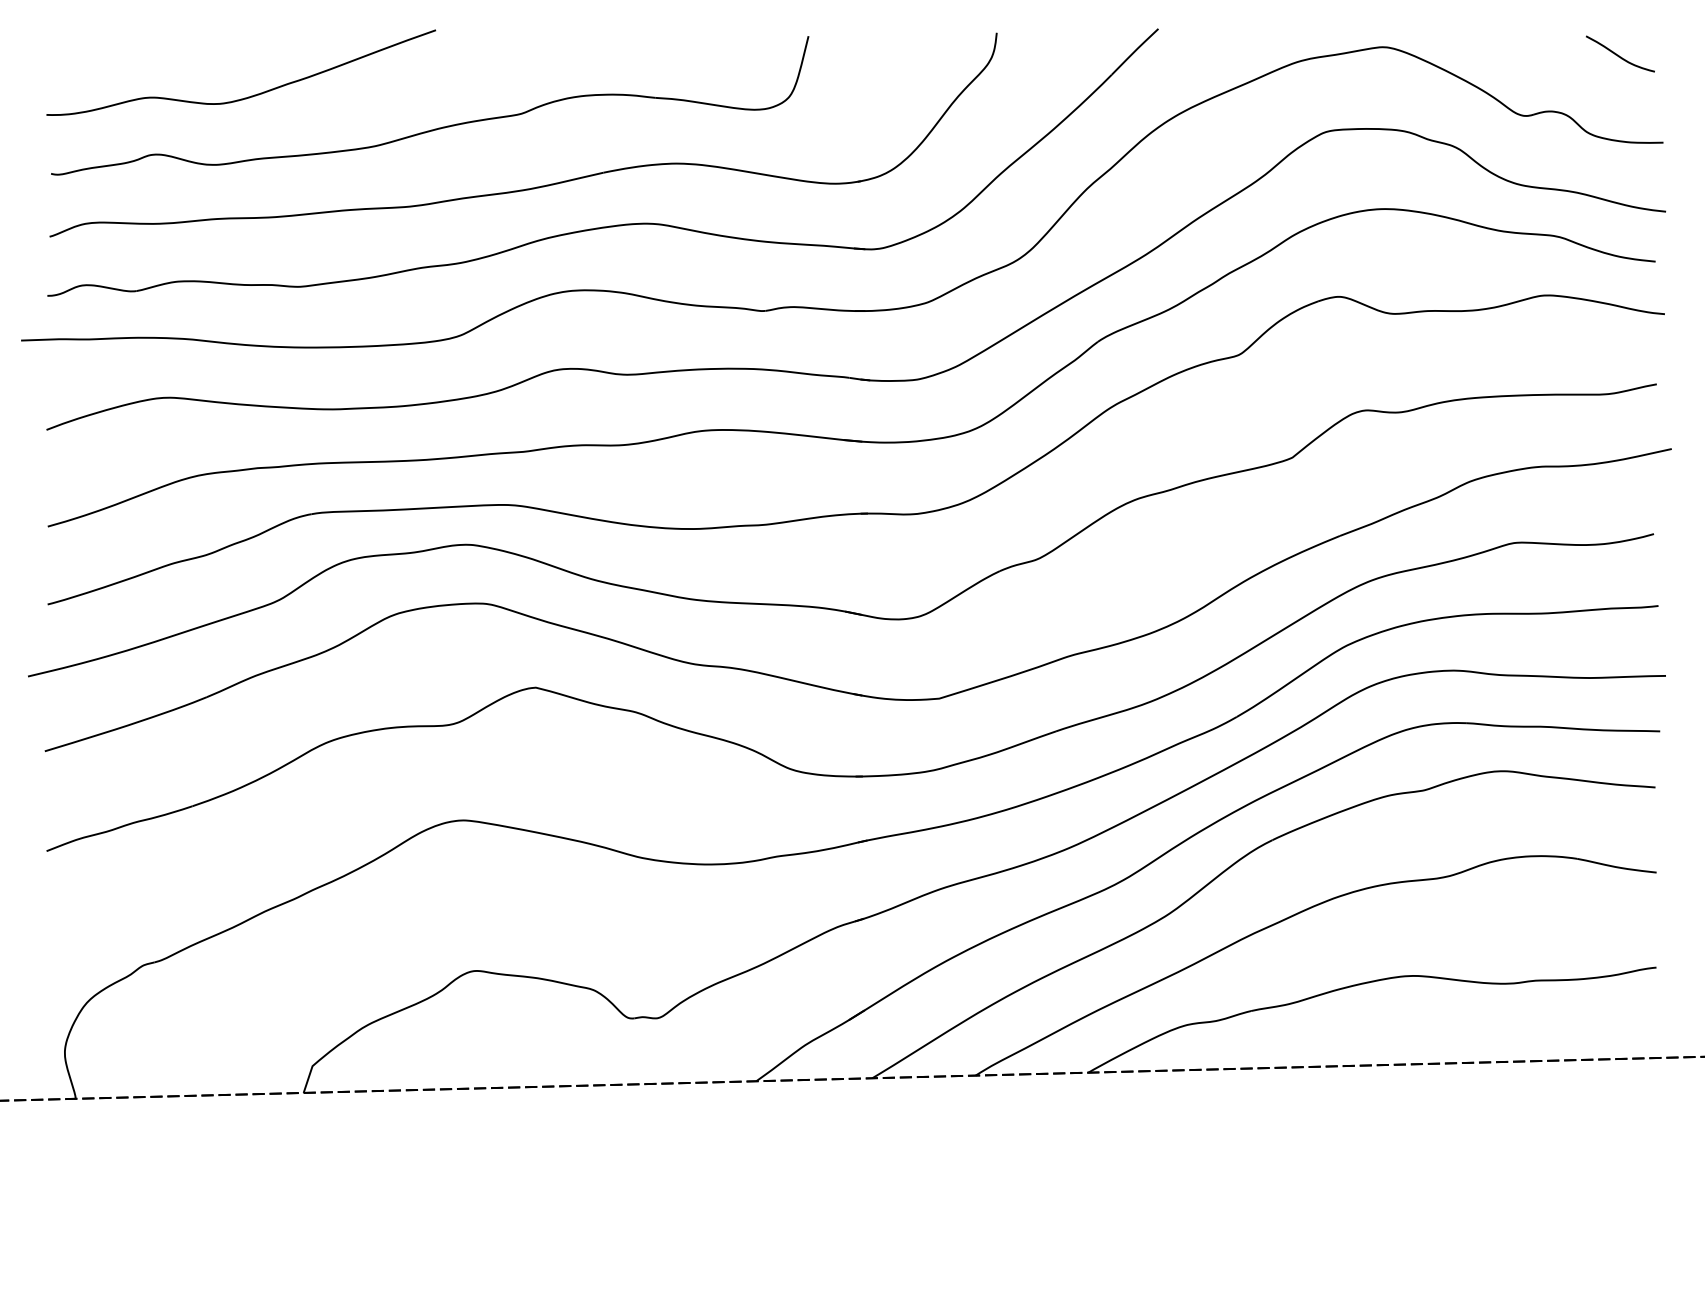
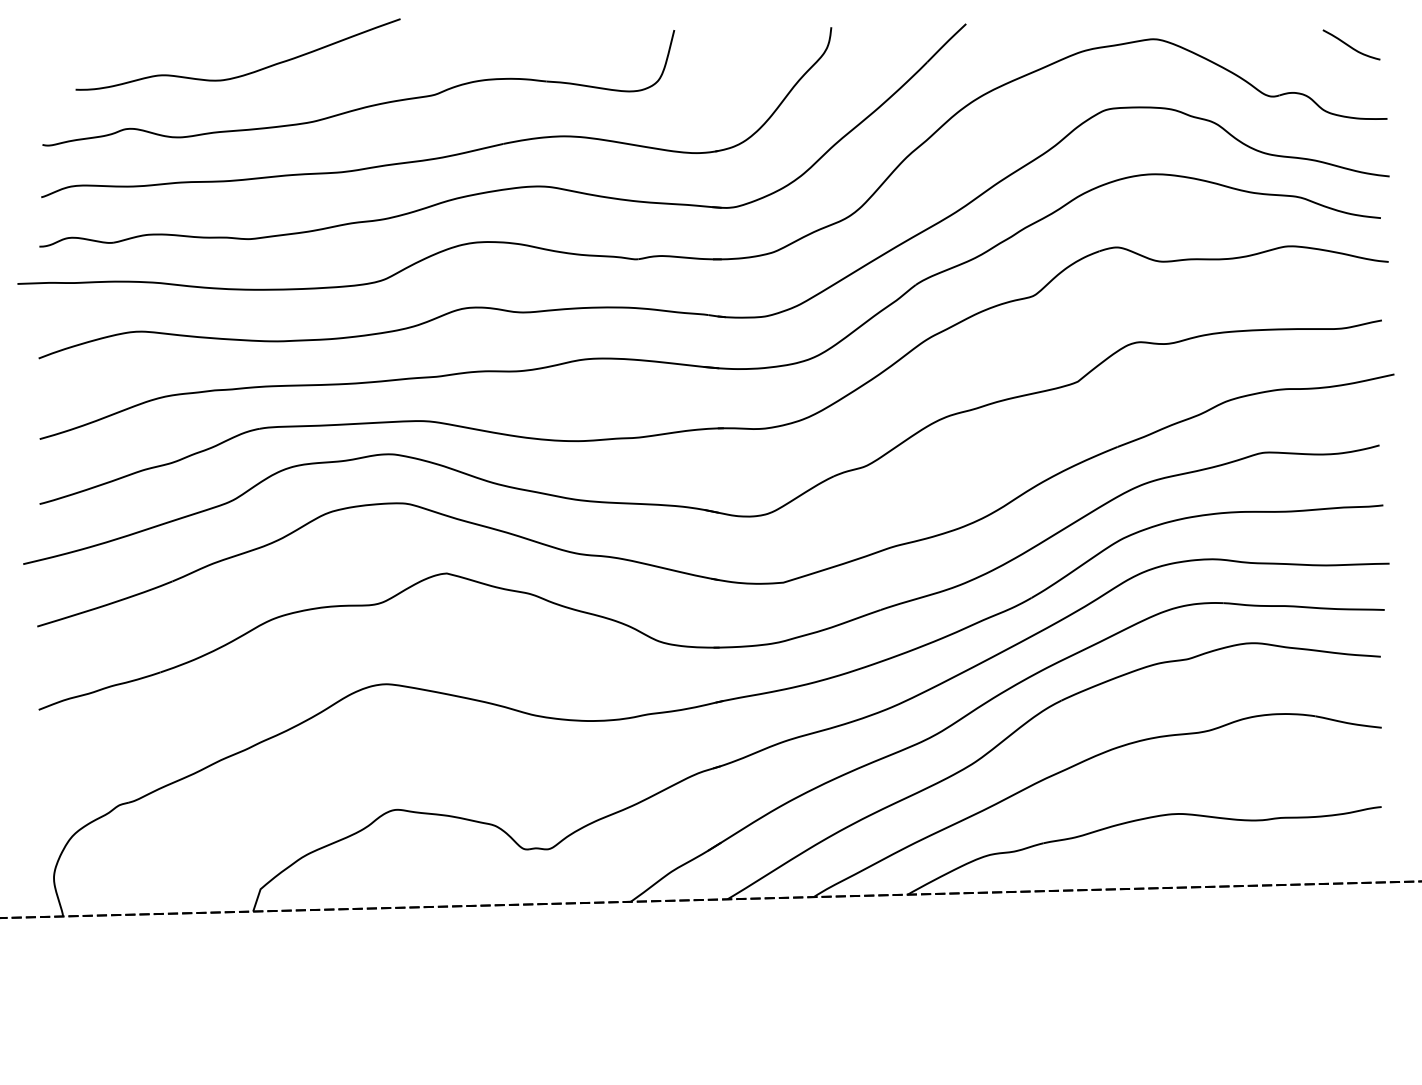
curve: (246, 96) -> (242, 74), moved

